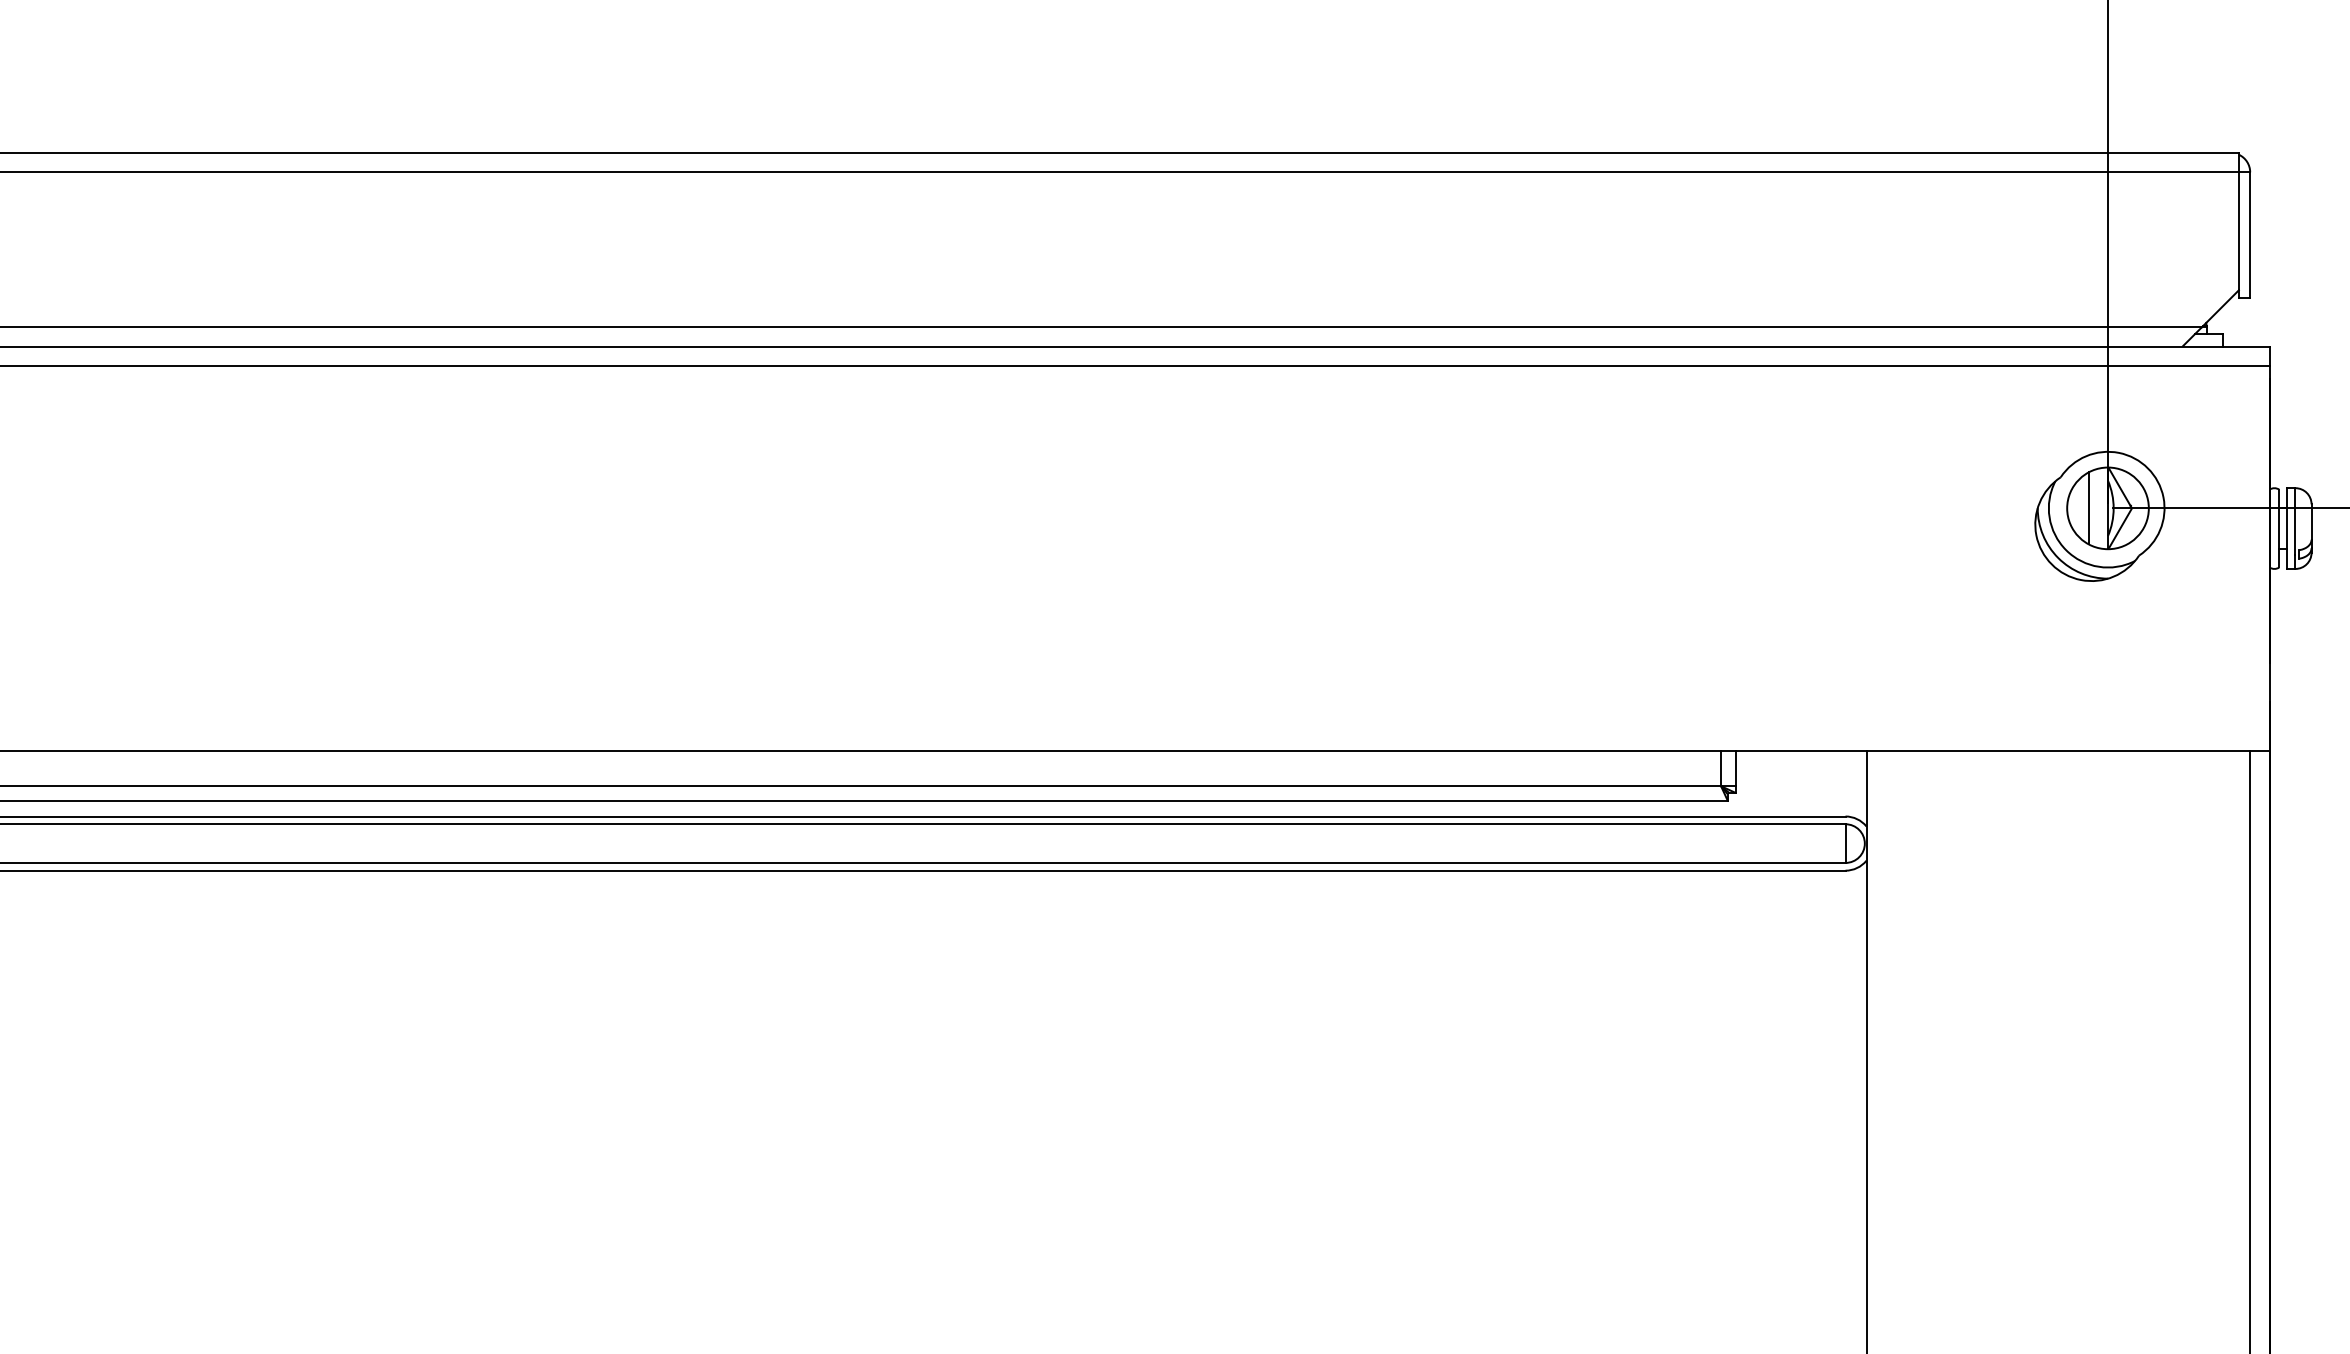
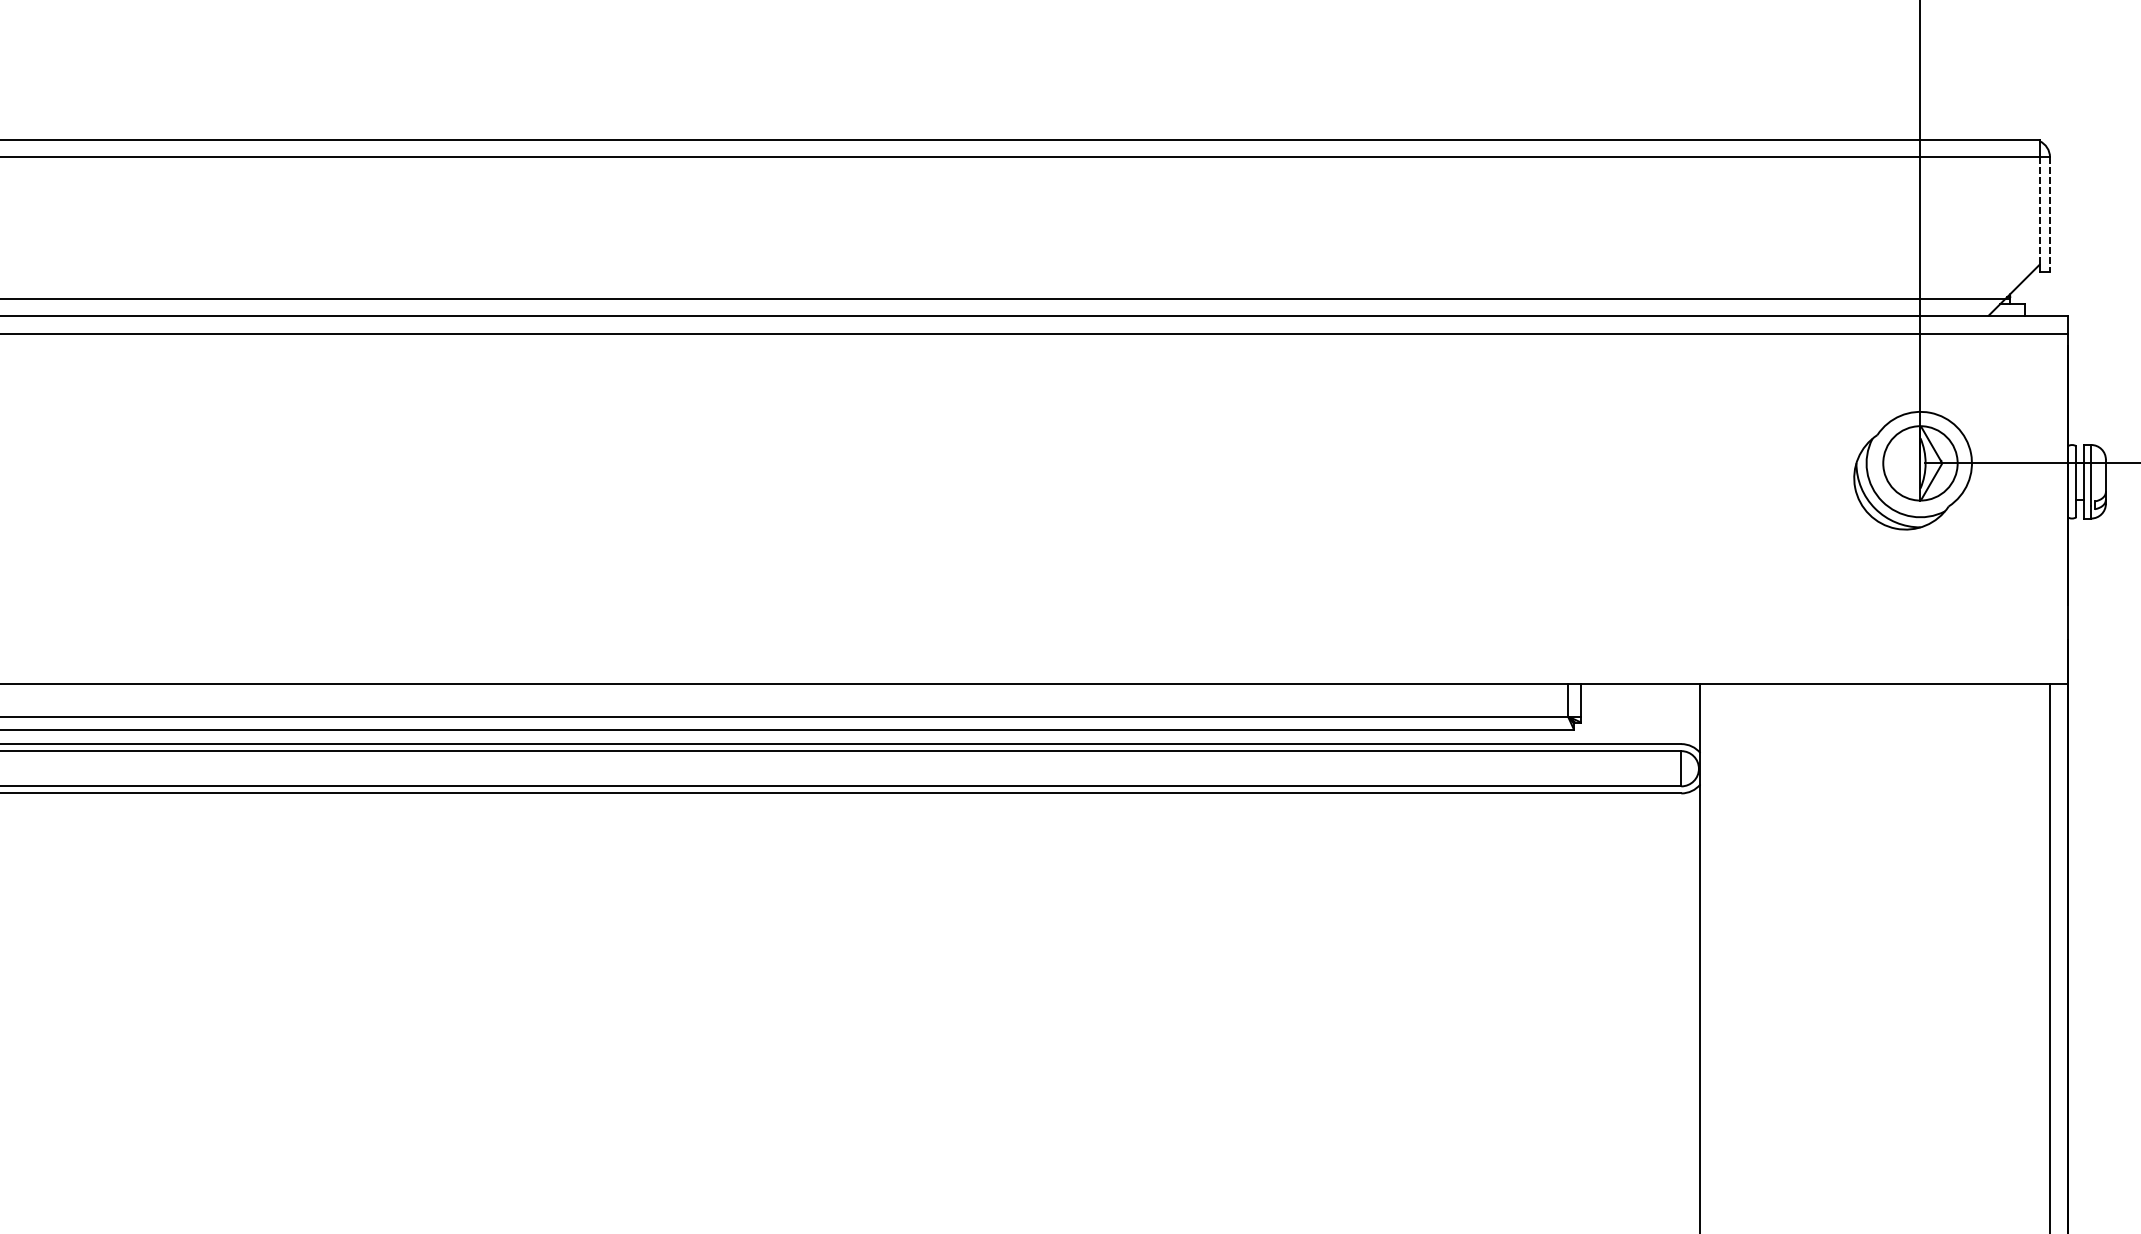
line: (2238, 231) -> (2039, 211), solid -> dashed
line: (2250, 235) -> (2050, 214), solid -> dashed
line: (2088, 508) -> (1902, 463), removed

